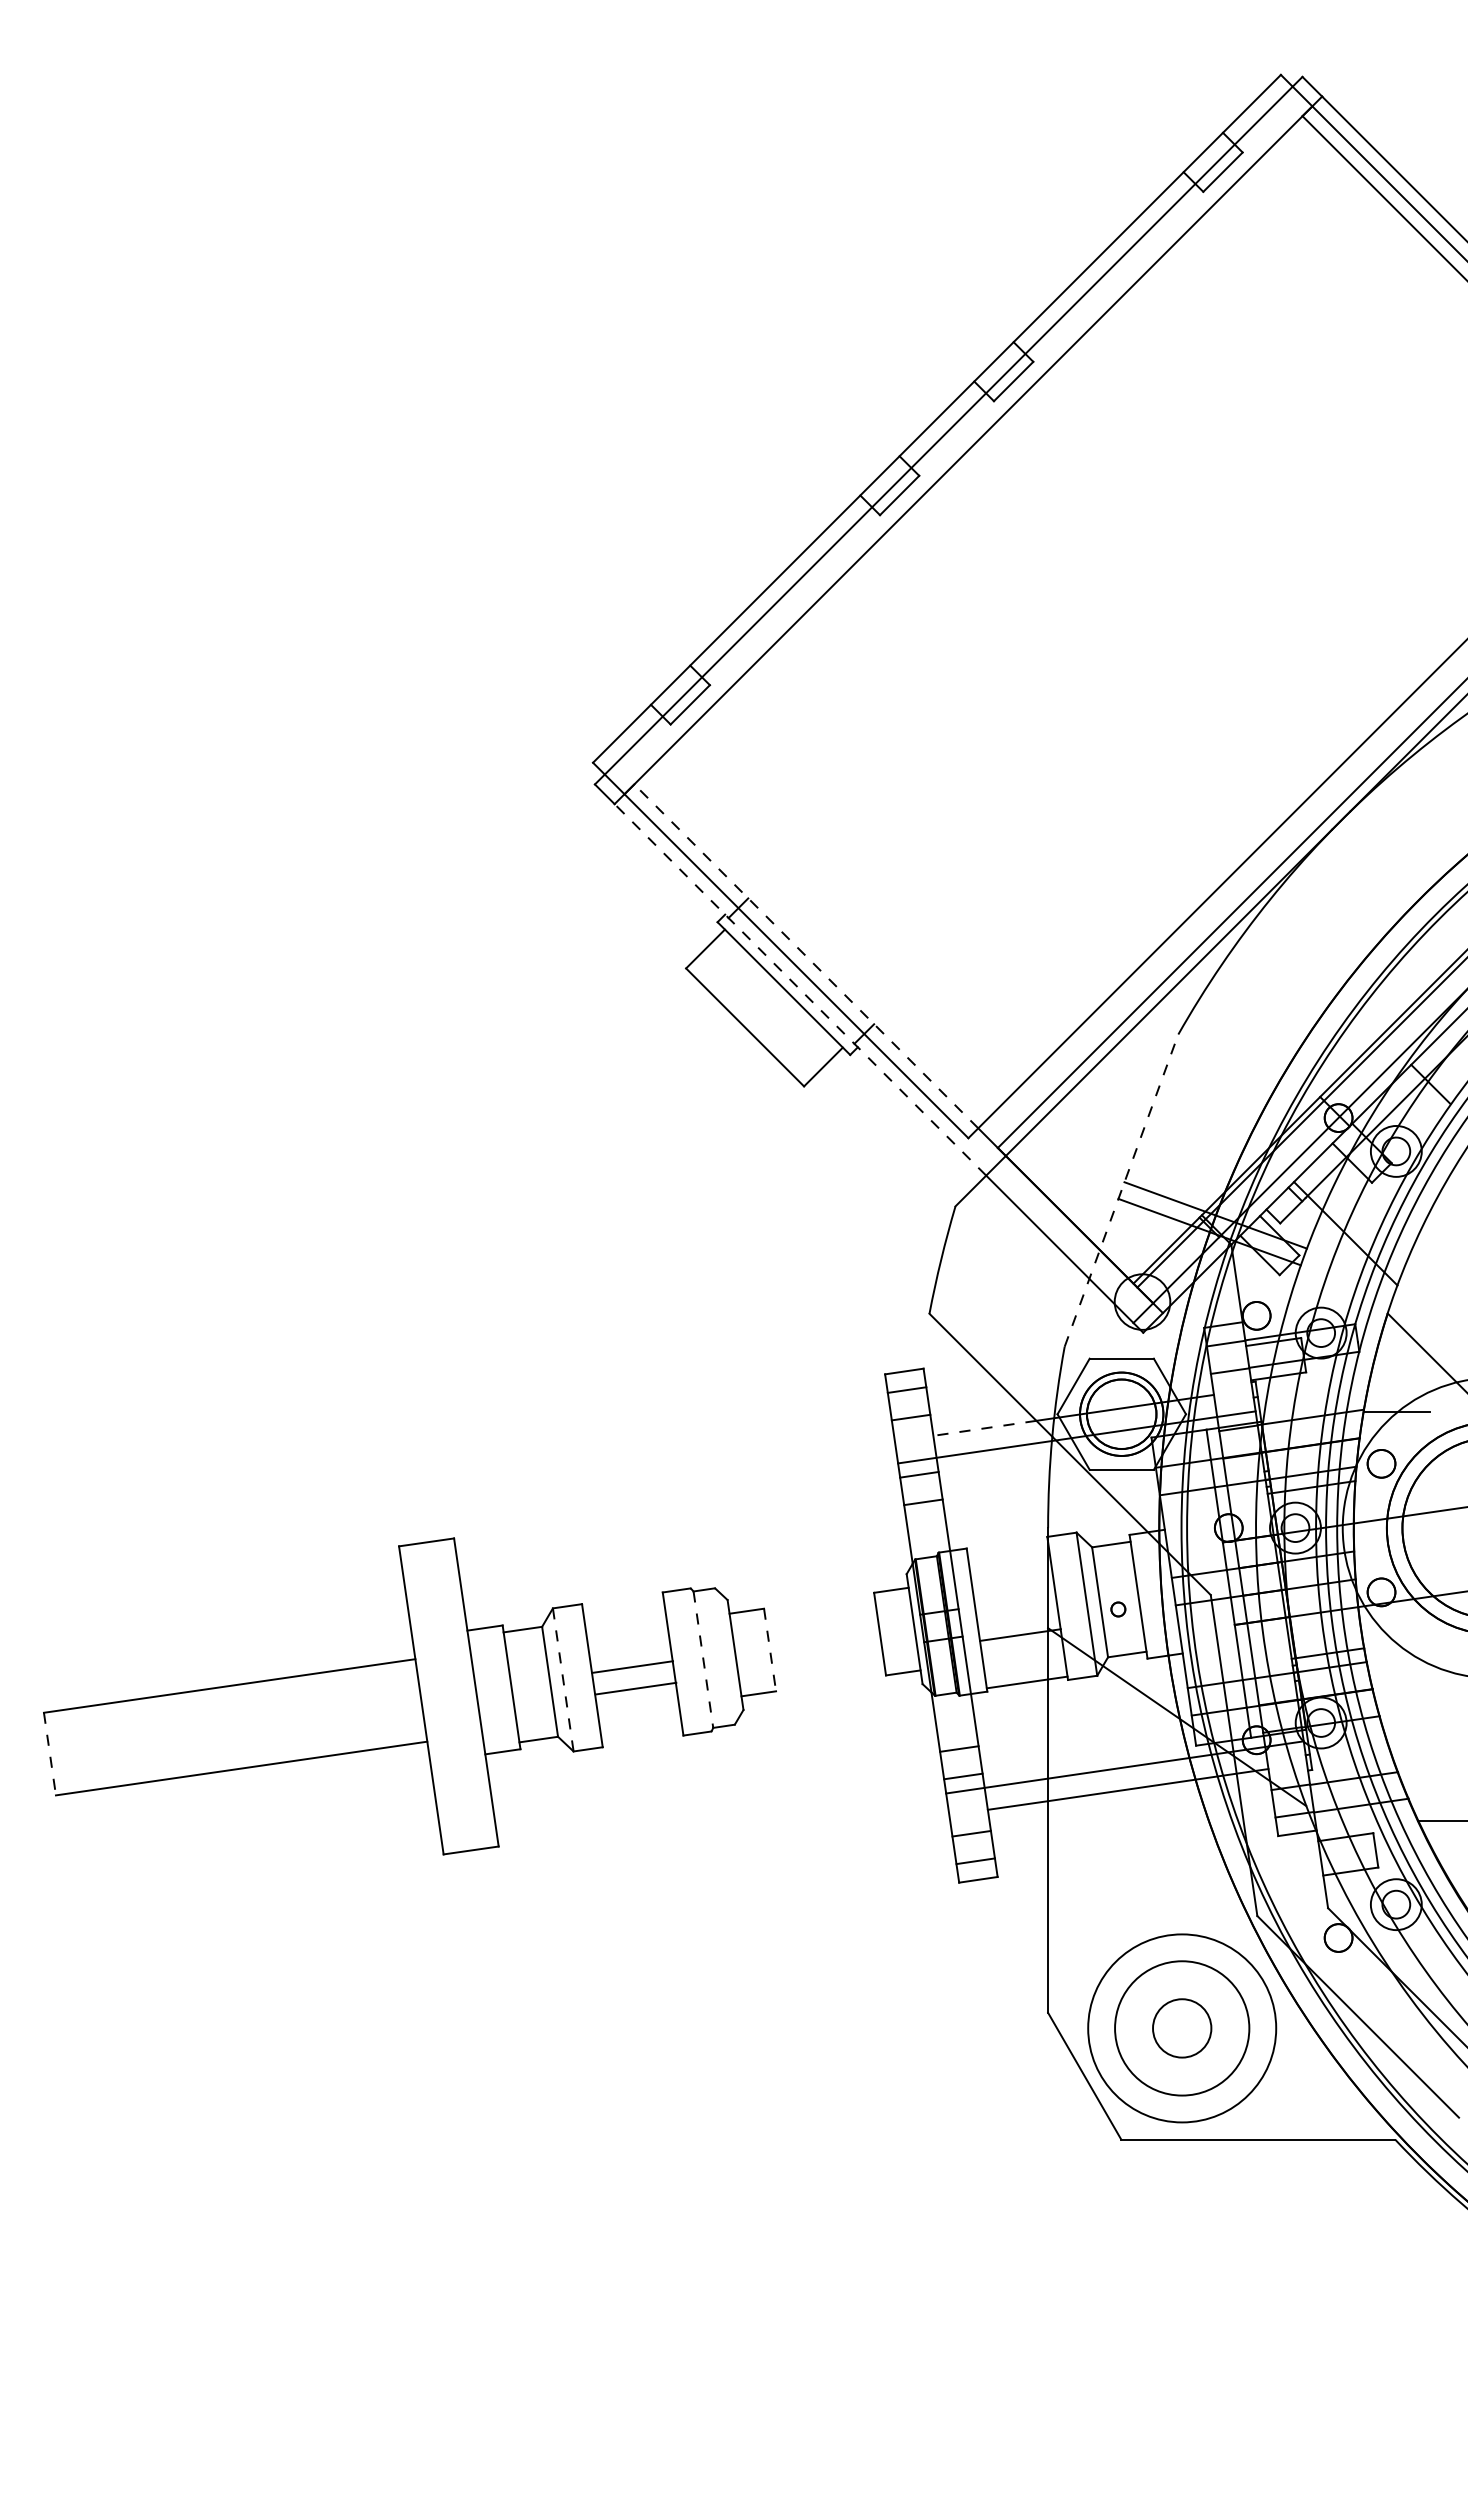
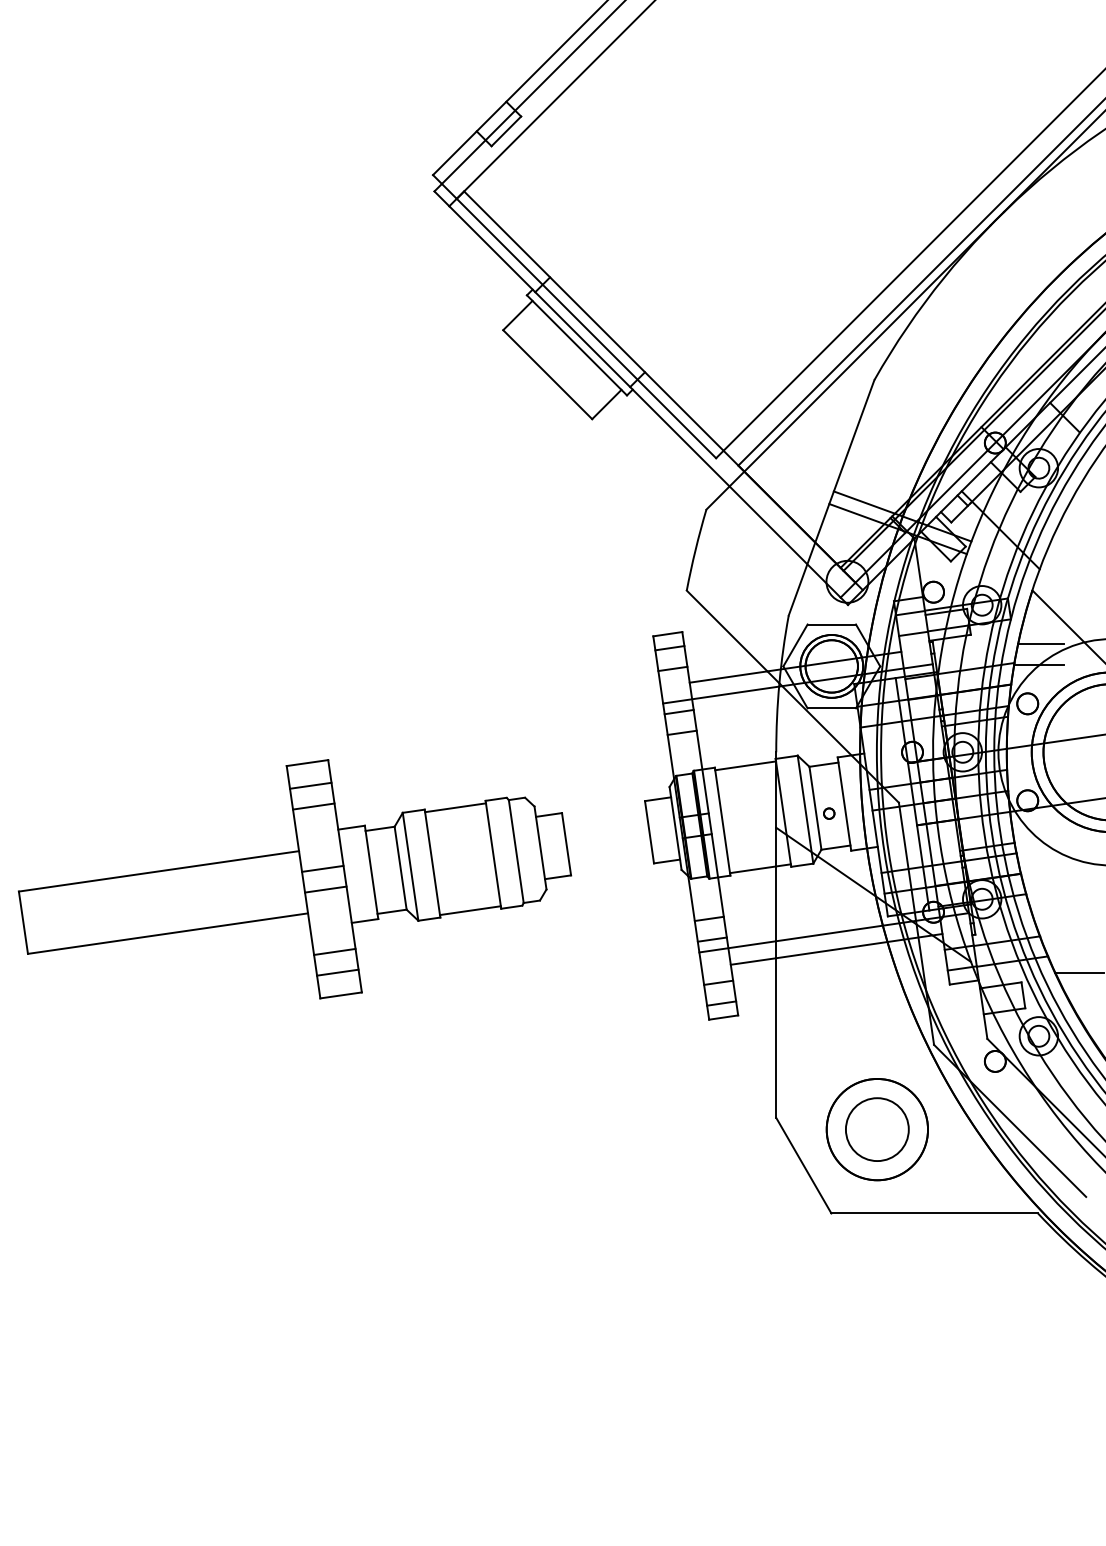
line: (805, 956) -> (593, 321), dashed -> solid
line: (800, 989) -> (589, 346), dashed -> solid
line: (1121, 1190) -> (831, 497), dashed -> solid
line: (1398, 1384) -> (1040, 643), added
line: (984, 1428) -> (728, 677), dashed -> solid
line: (430, 1572) -> (310, 785), added
line: (434, 1600) -> (313, 806), added
line: (1020, 1634) -> (745, 765), moved
line: (770, 1650) -> (566, 844), dashed -> solid
line: (703, 1659) -> (516, 851), dashed -> solid
line: (632, 1666) -> (470, 910), moved
line: (563, 1680) -> (410, 867), dashed -> solid
line: (446, 1682) -> (322, 868), added
line: (635, 1688) -> (455, 807), moved
line: (450, 1710) -> (325, 889), added
line: (49, 1754) -> (23, 923), dashed -> solid
line: (462, 1792) -> (334, 951), added
line: (466, 1820) -> (337, 972), added
circle: (1181, 2028) -> (876, 1129), size x1.43
circle: (1182, 2028) -> (877, 1129), size x0.71

